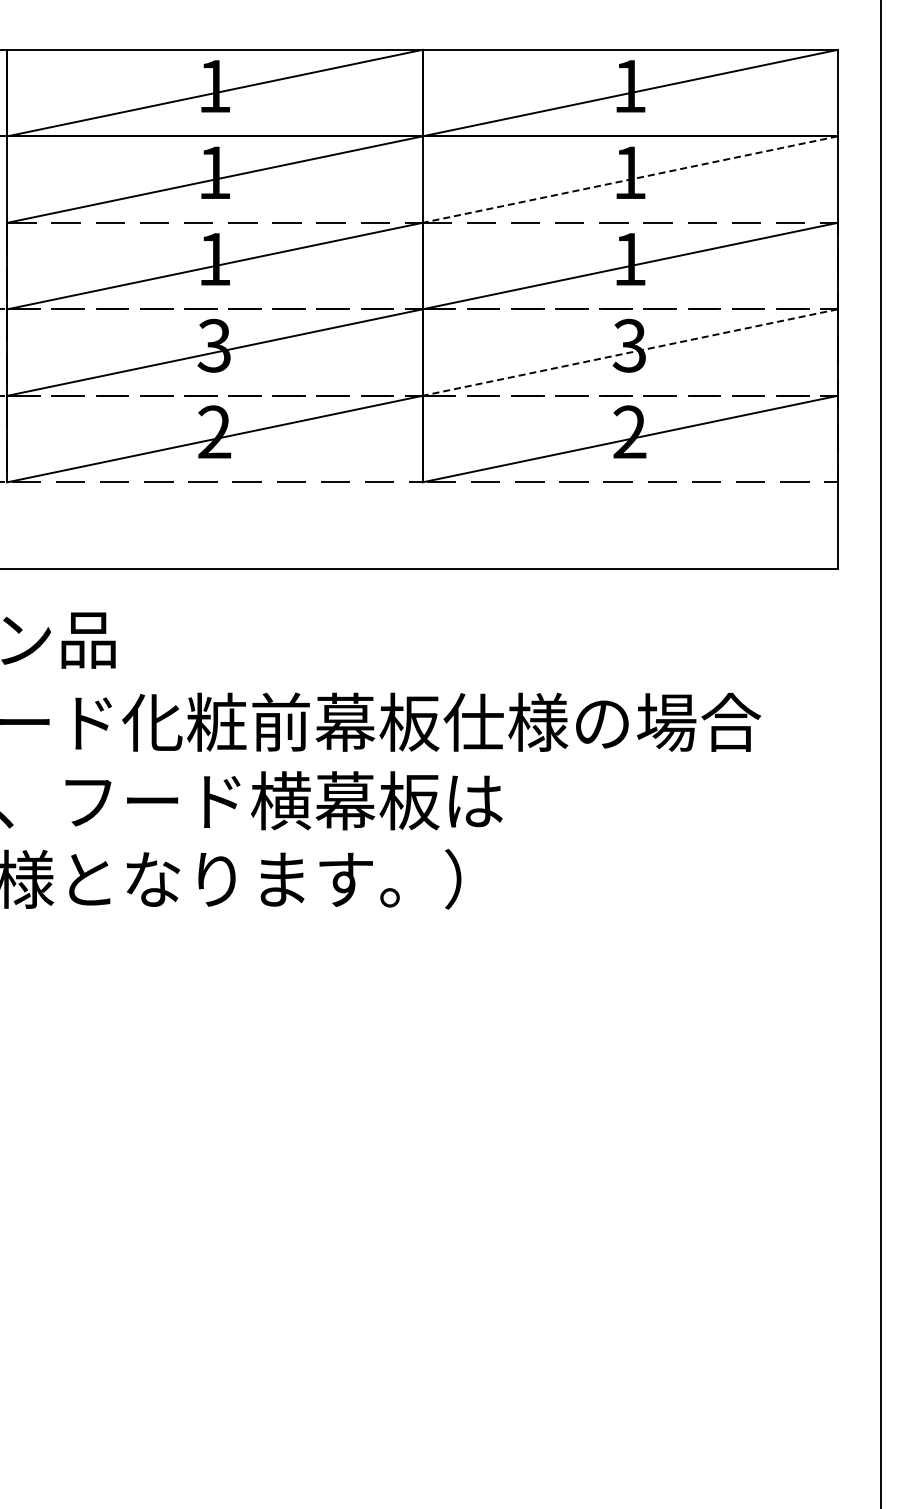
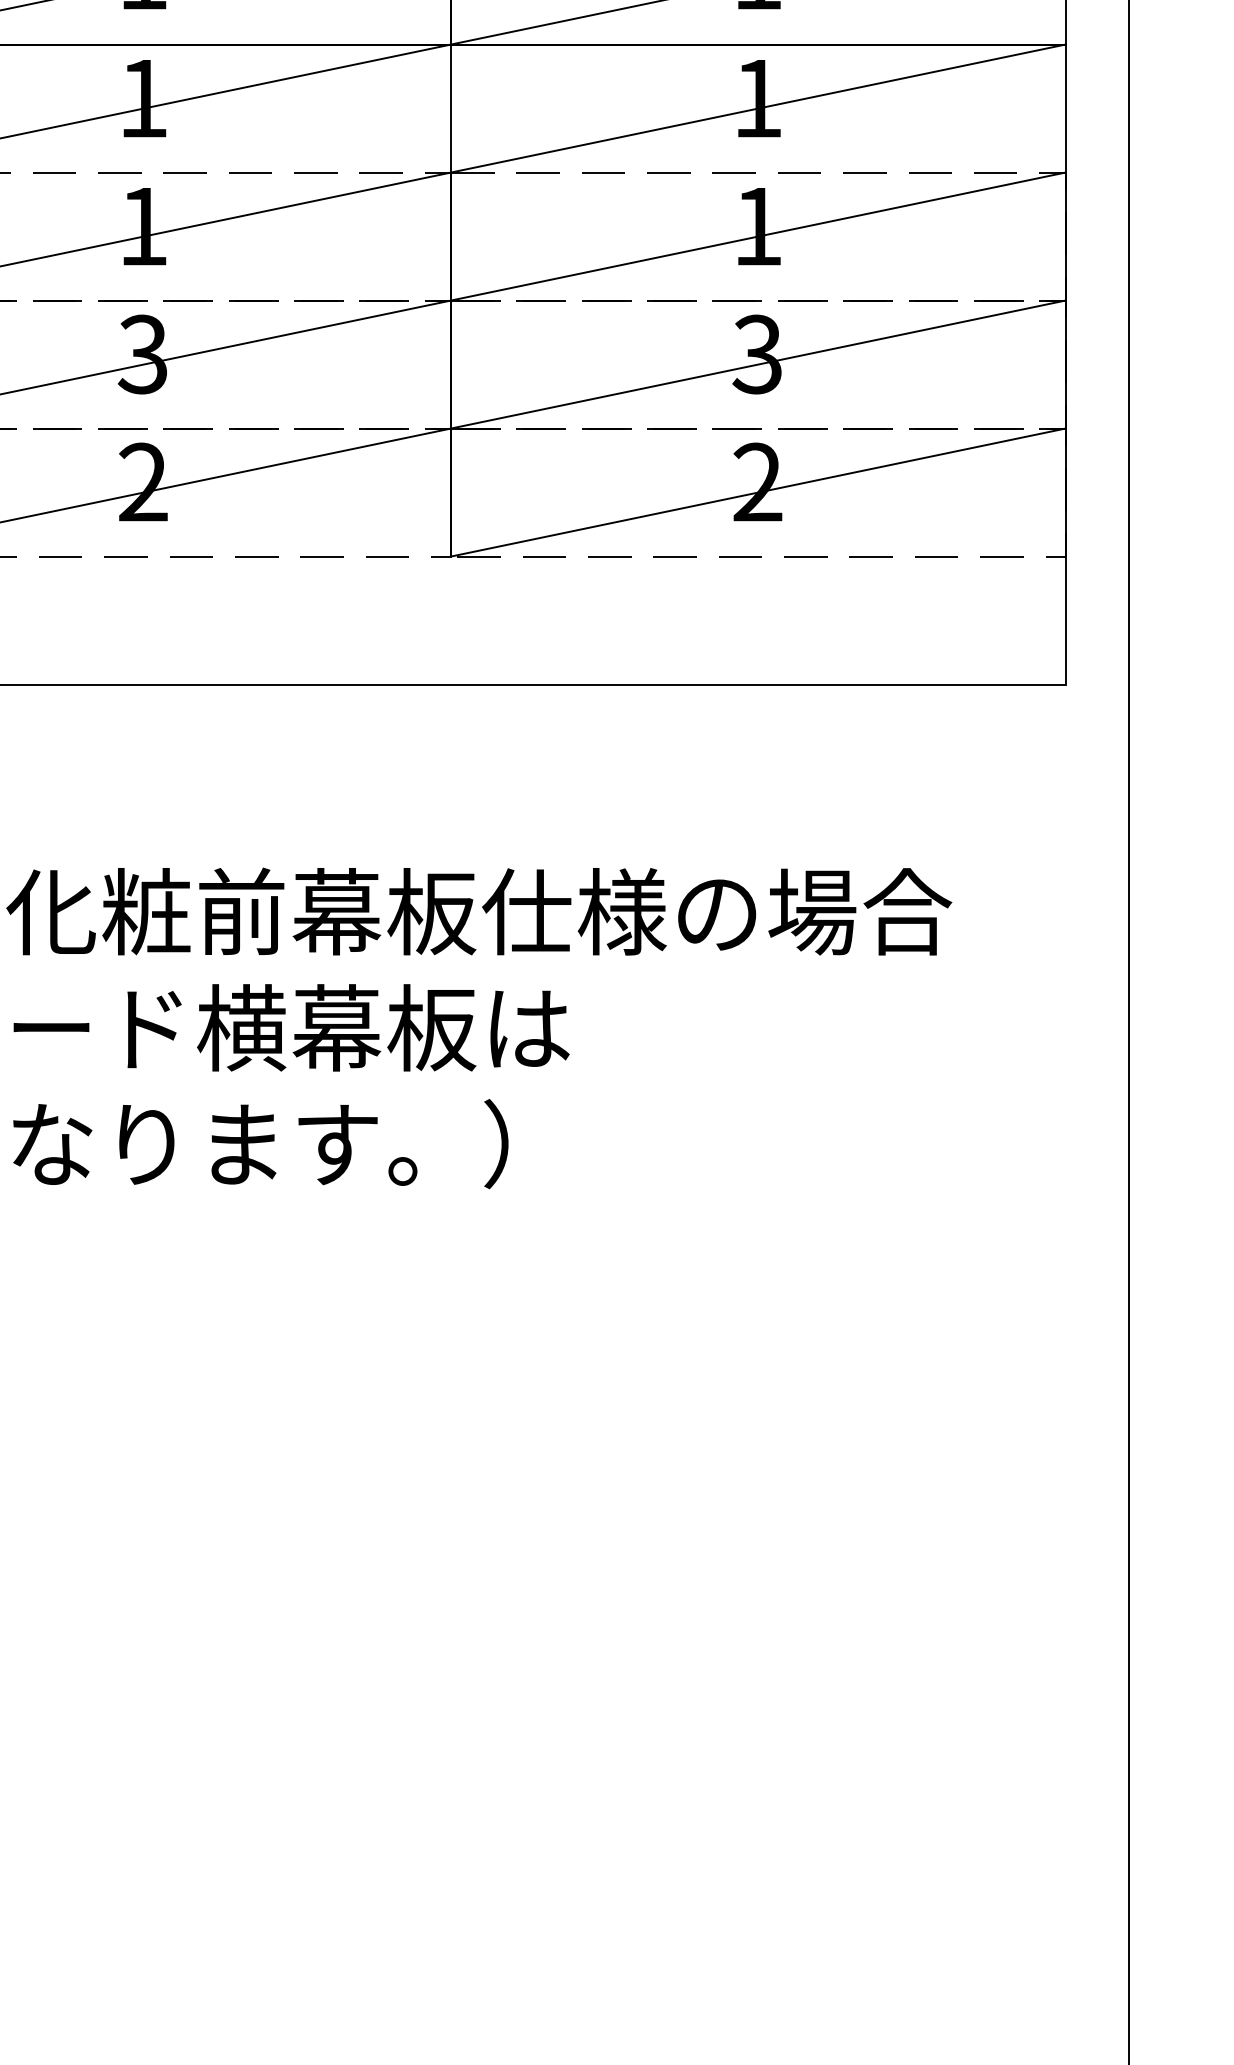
line: (629, 179) -> (757, 108), dashed -> solid
line: (629, 352) -> (757, 364), dashed -> solid

